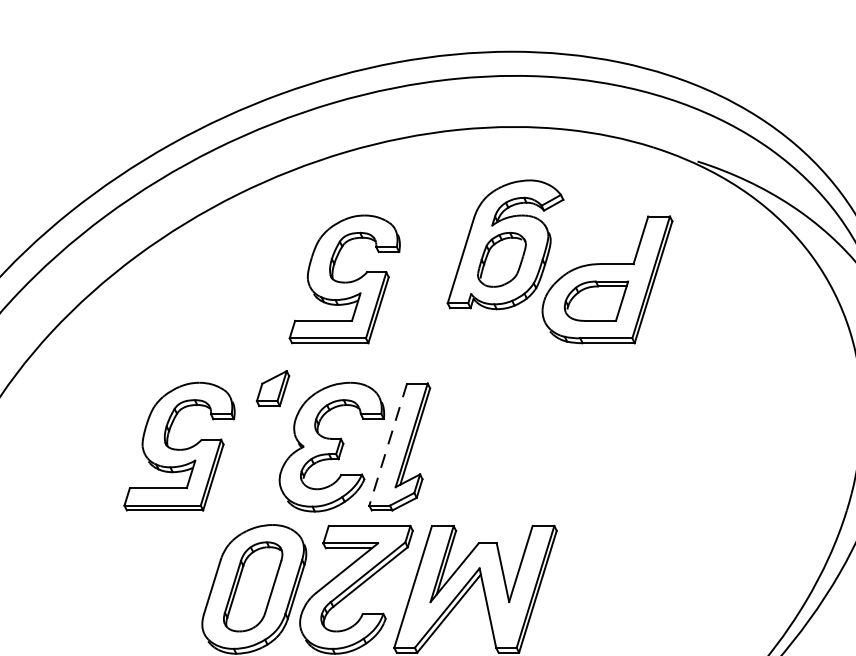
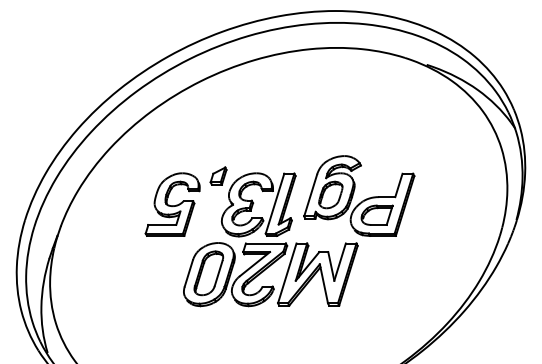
part: (560, 260) -> (359, 195), moved
part: (344, 279) -> (253, 122), removed
line: (387, 446) -> (274, 204), dashed -> solid

